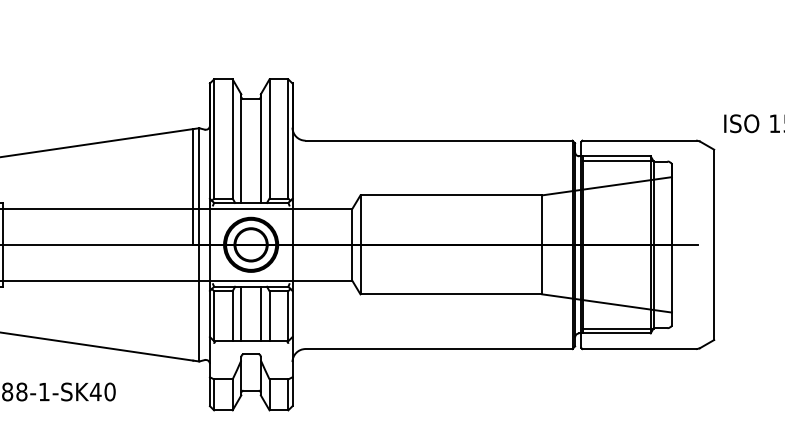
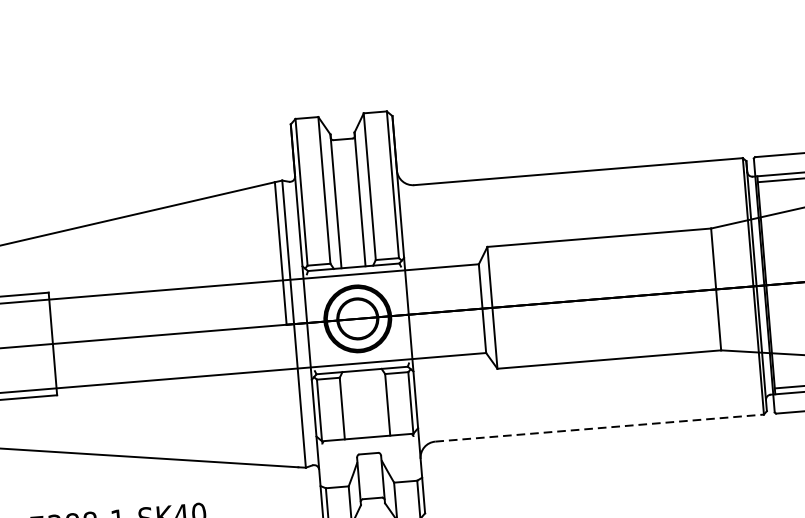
line: (241, 313) -> (352, 404), removed
line: (260, 313) -> (376, 402), removed
line: (439, 349) -> (600, 428), solid -> dashed

